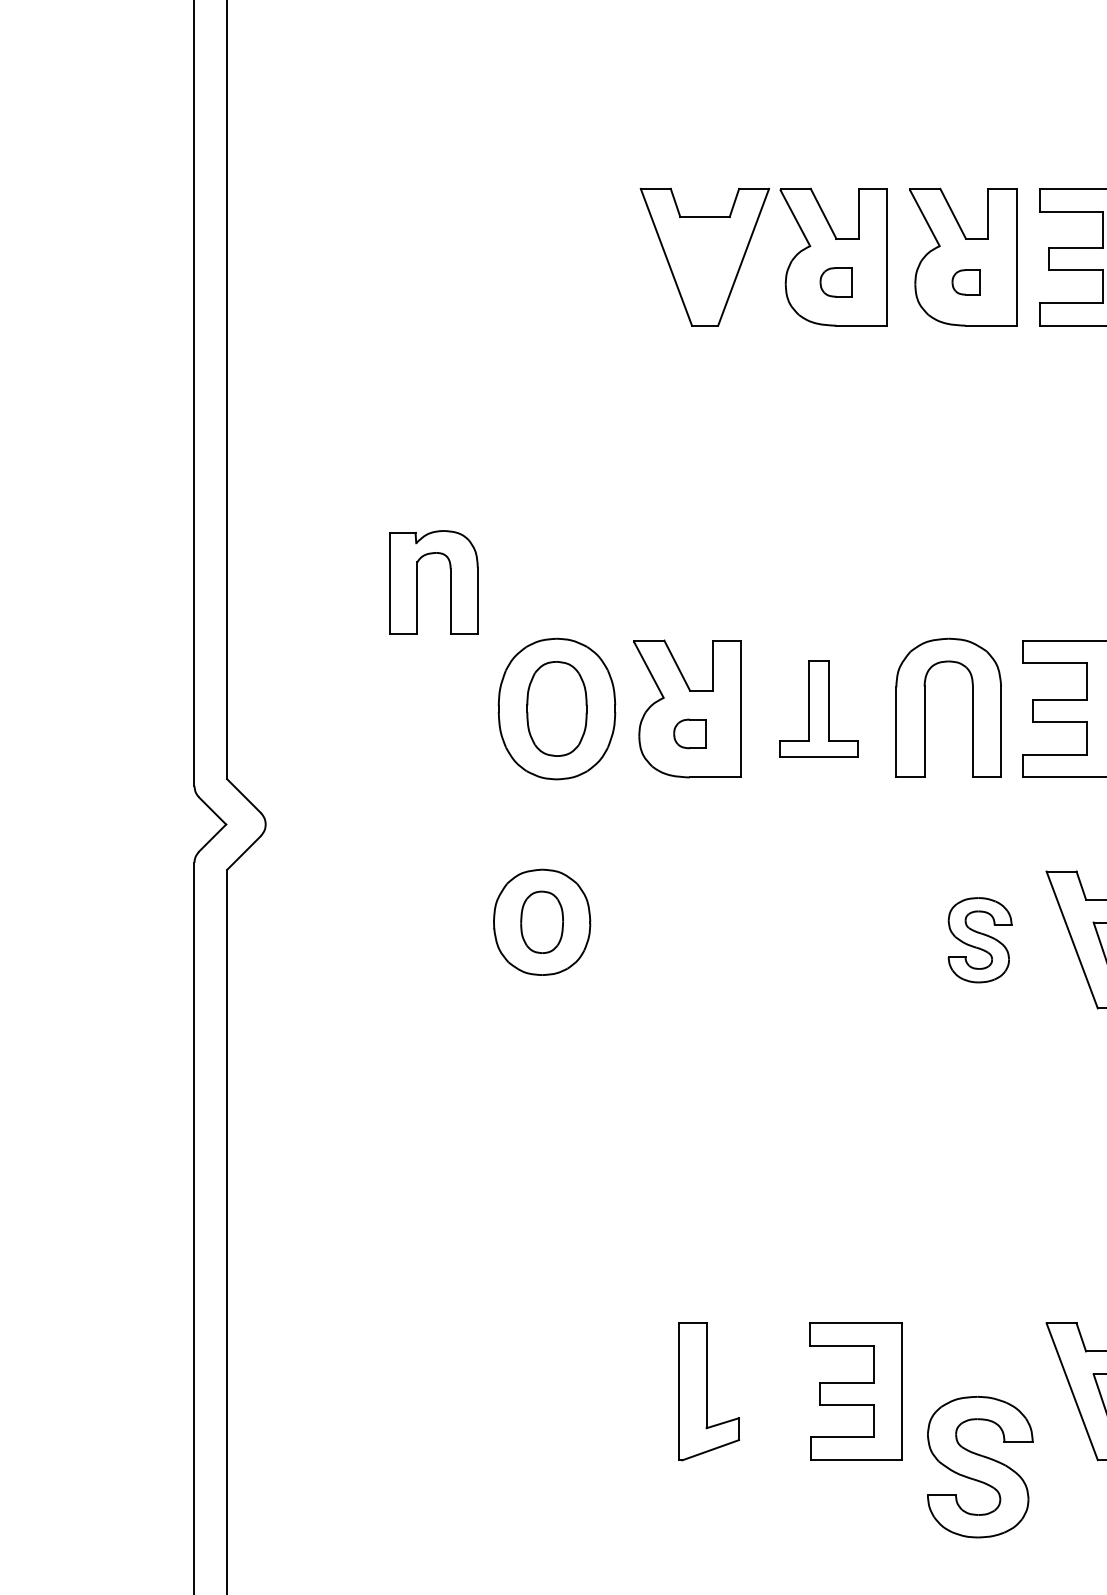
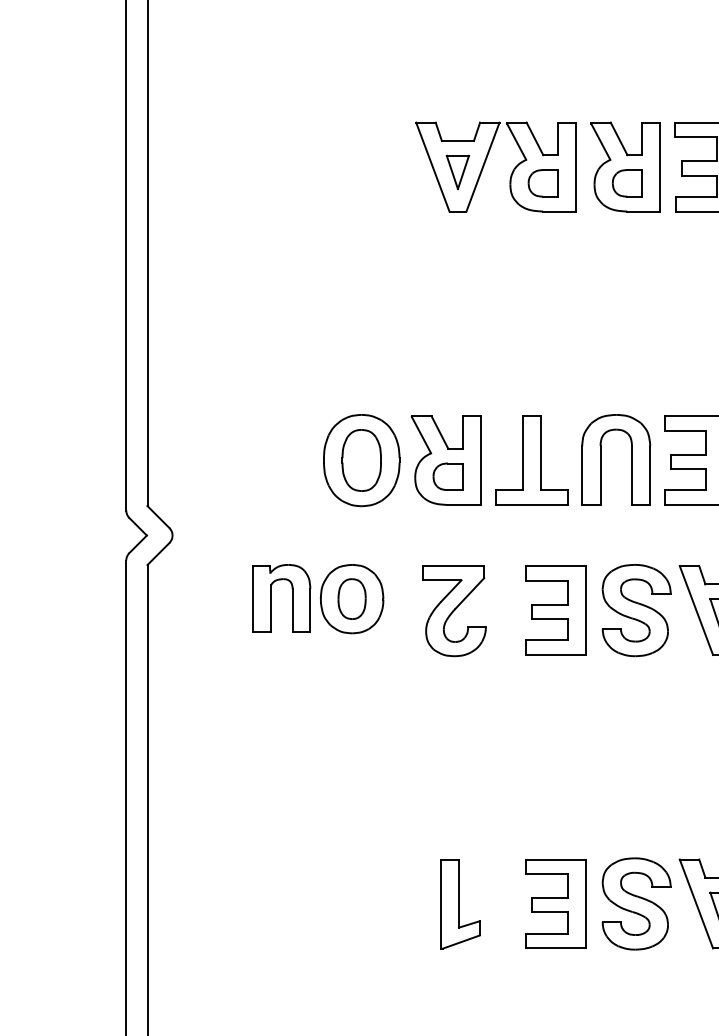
part: (704, 265) -> (457, 172), added
part: (835, 282) -> (542, 183), size x1.43
part: (966, 282) -> (627, 183), size x1.67
part: (418, 582) -> (271, 598), moved
part: (818, 708) -> (531, 460), size x1.43
part: (688, 733) -> (447, 476), size x1.43
part: (855, 939) -> (555, 610), added
part: (979, 939) -> (636, 610), size x1.67
part: (699, 941) -> (454, 611), added
part: (979, 1466) -> (636, 903), moved

